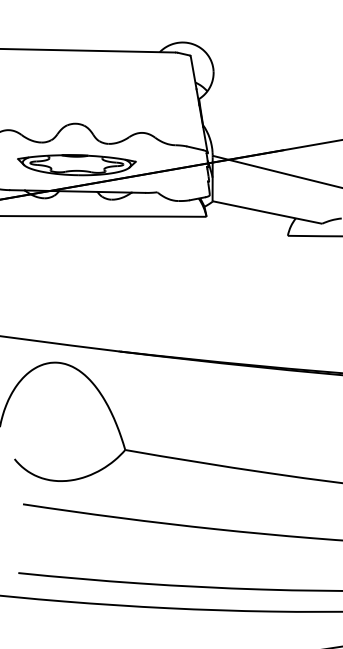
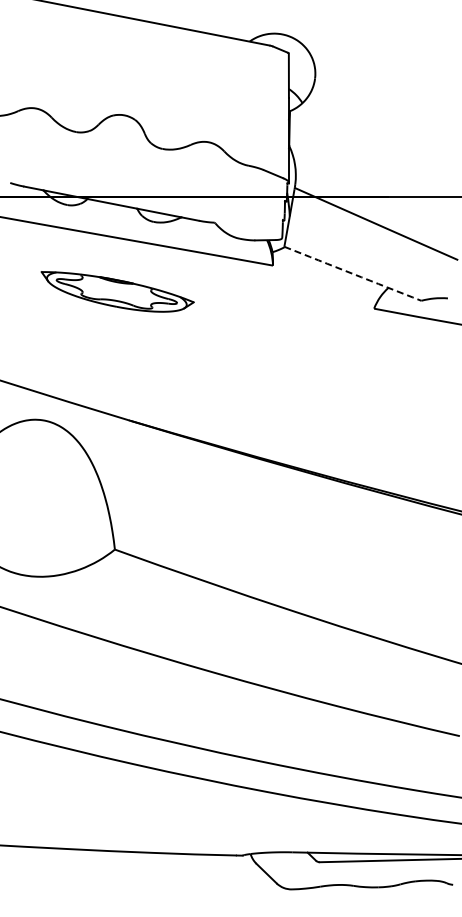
part: (77, 163) -> (117, 291), moved
arc: (267, 212) -> (352, 273), solid -> dashed

